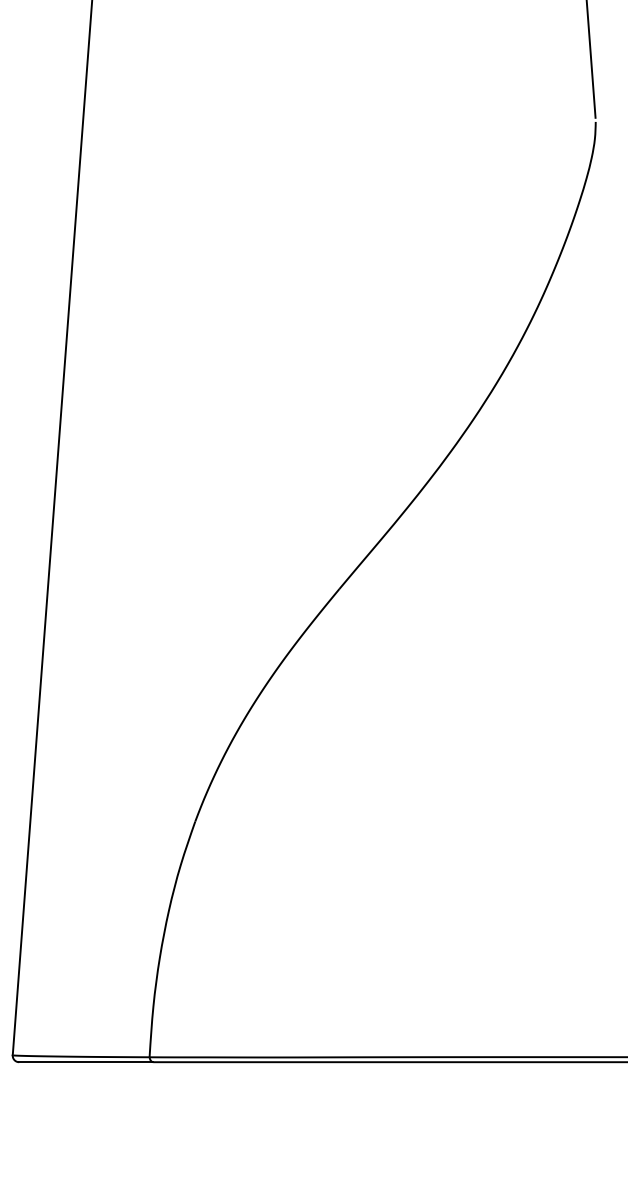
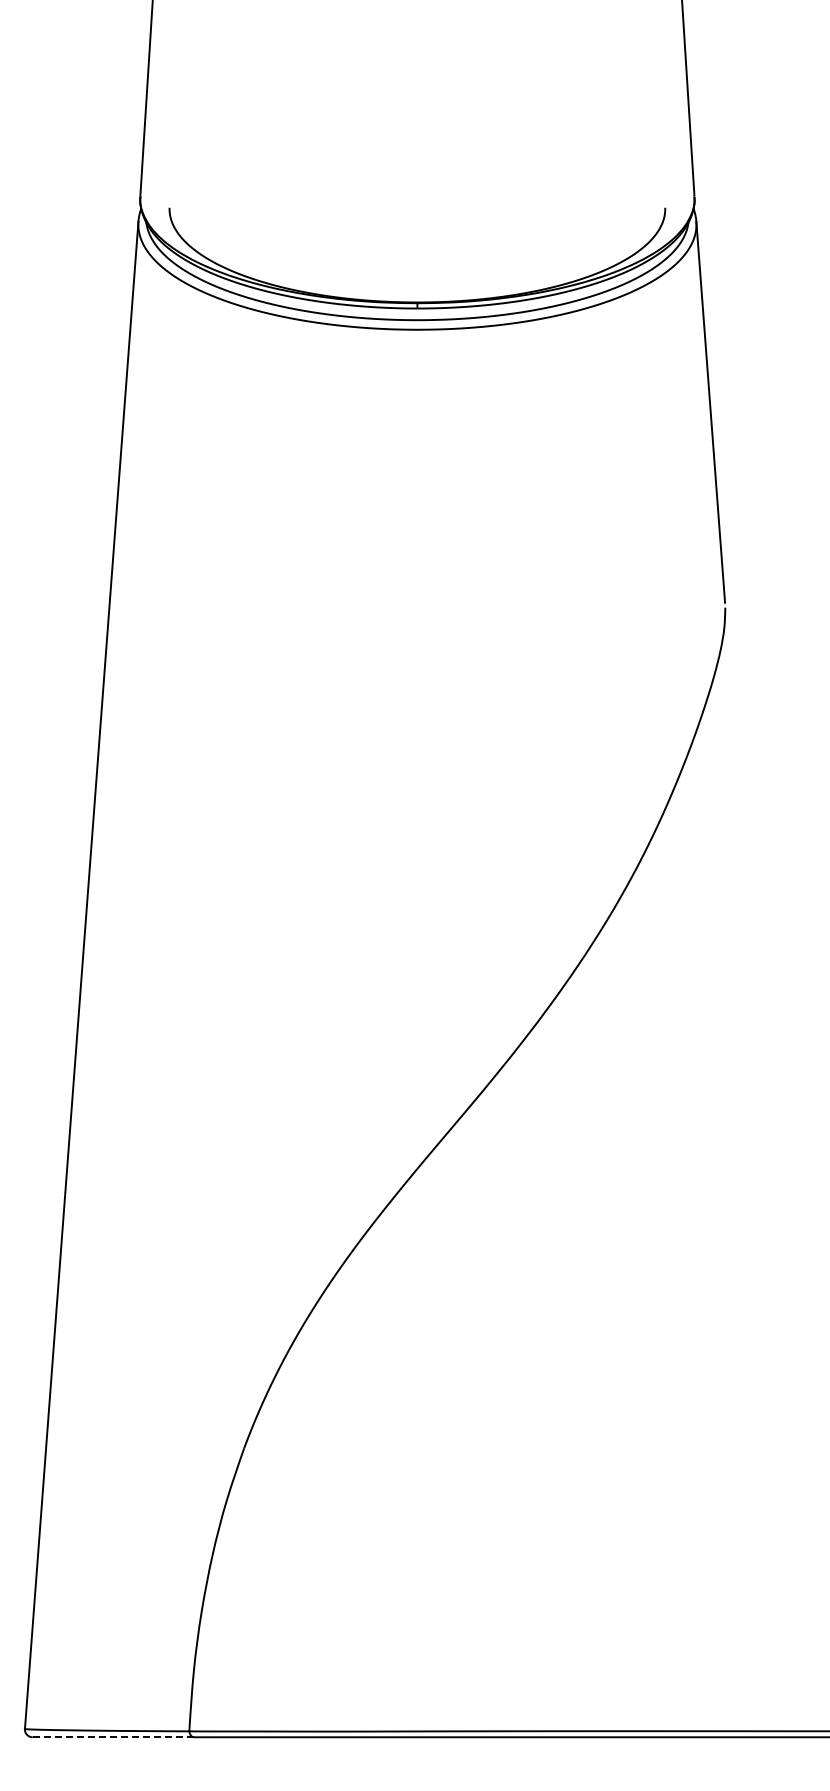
line: (86, 1062) -> (113, 1737), solid -> dashed

